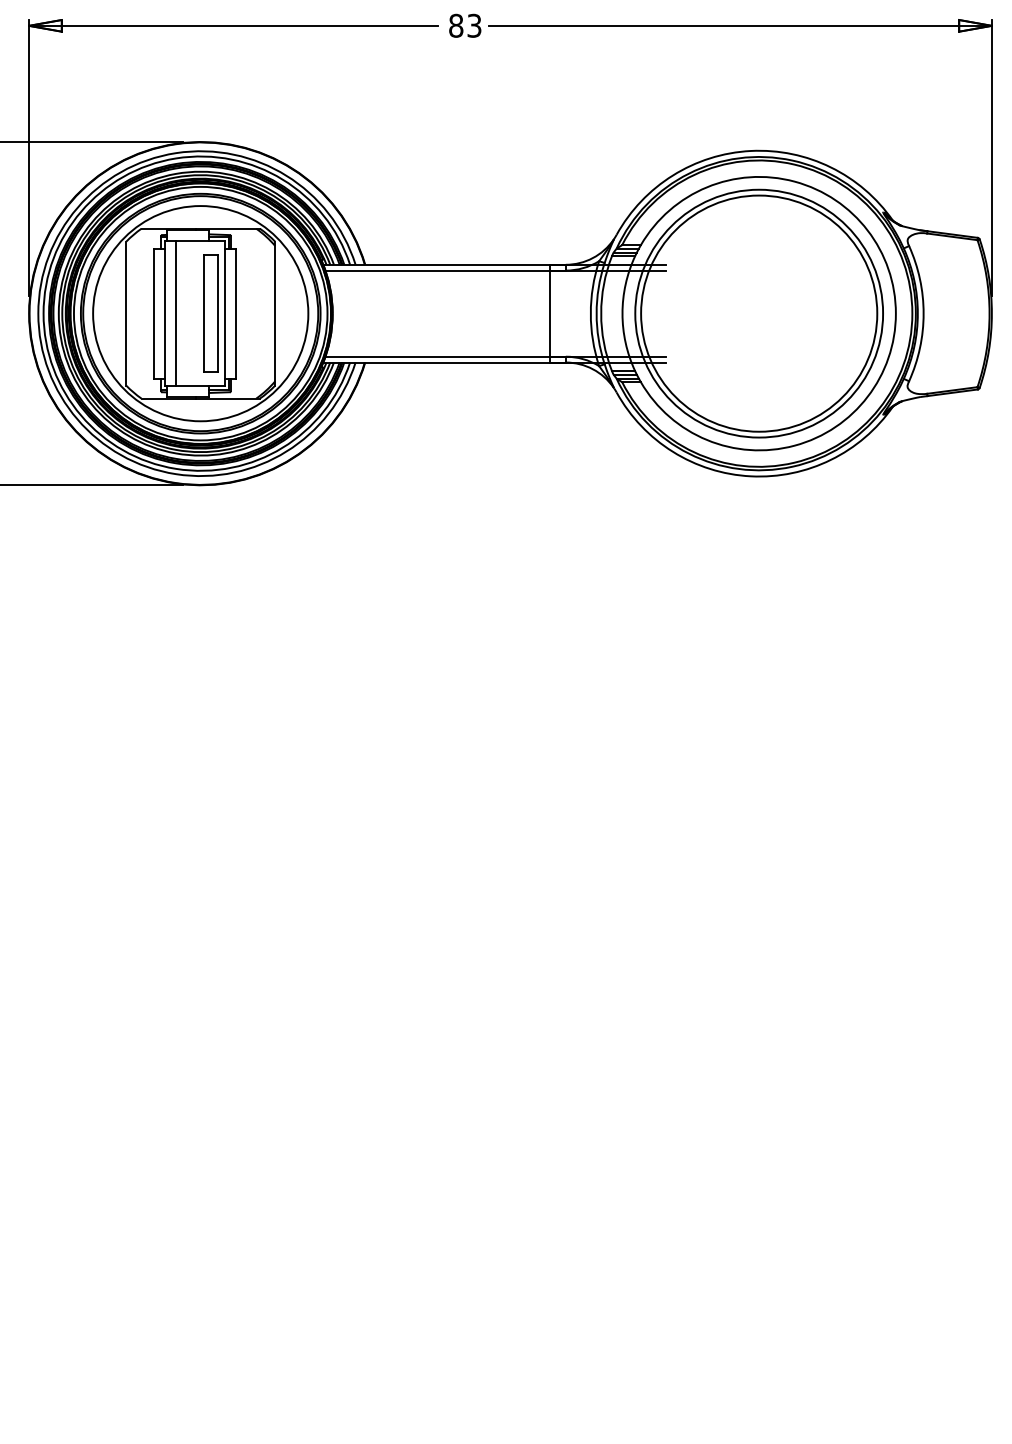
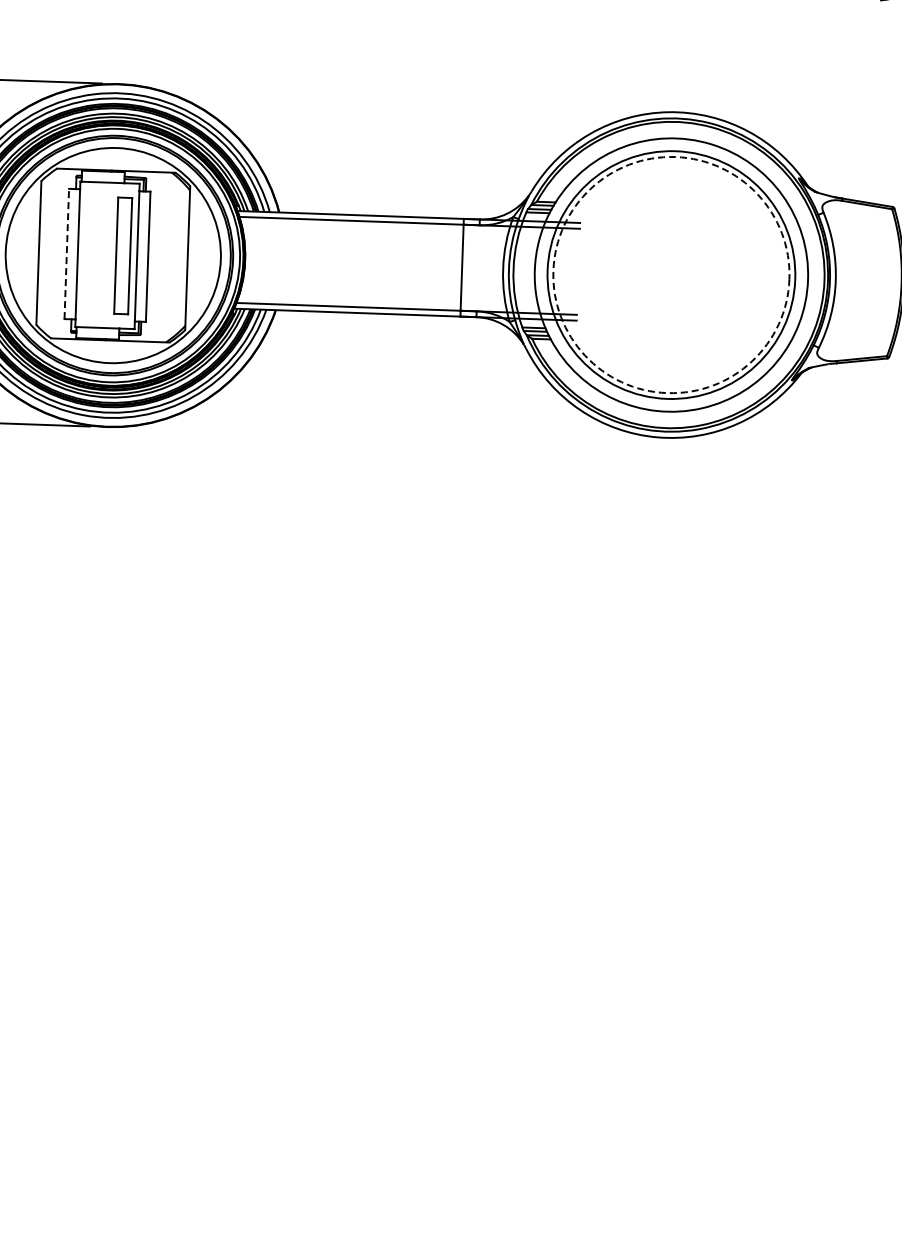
line: (154, 313) -> (67, 253), solid -> dashed
line: (176, 313) -> (89, 254), removed
circle: (759, 313) -> (671, 274), solid -> dashed

